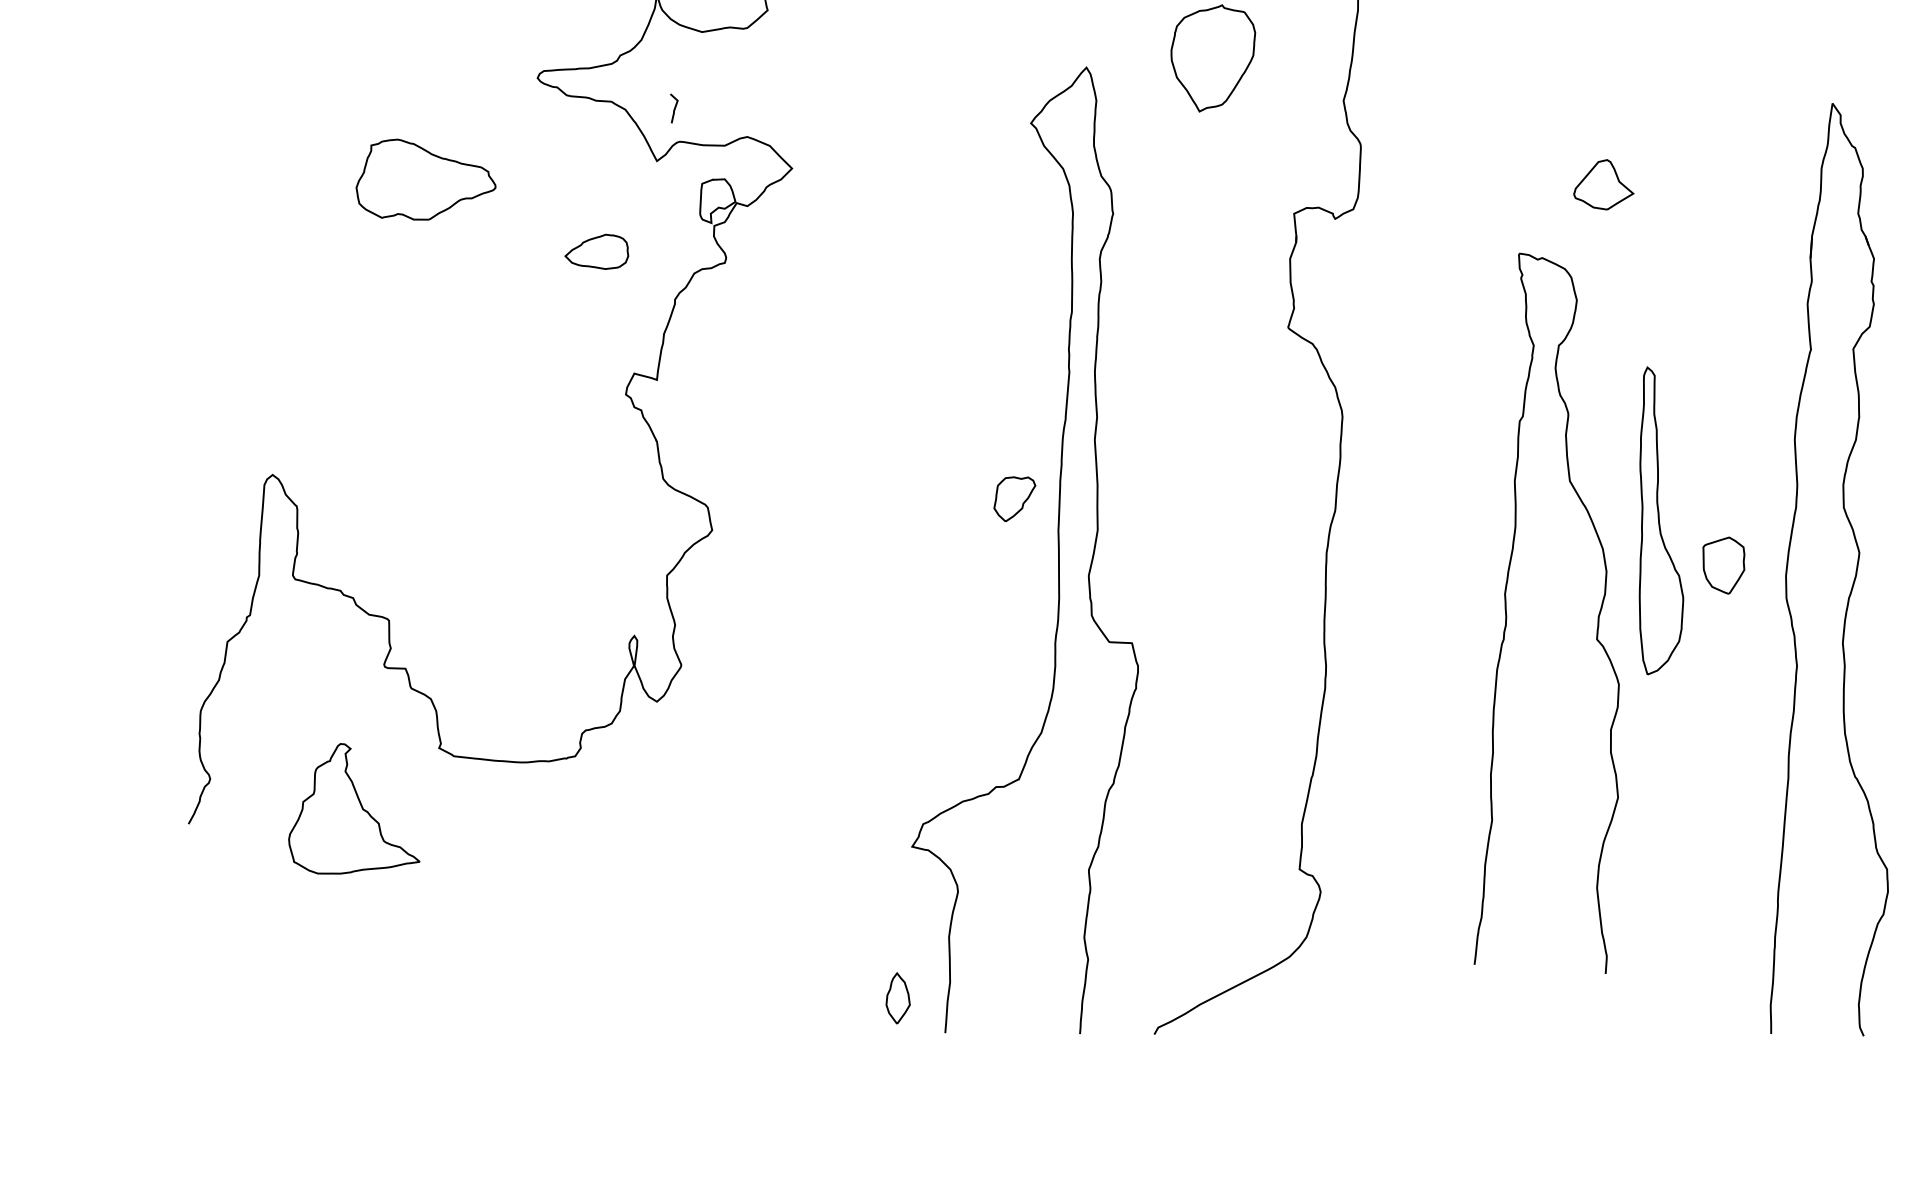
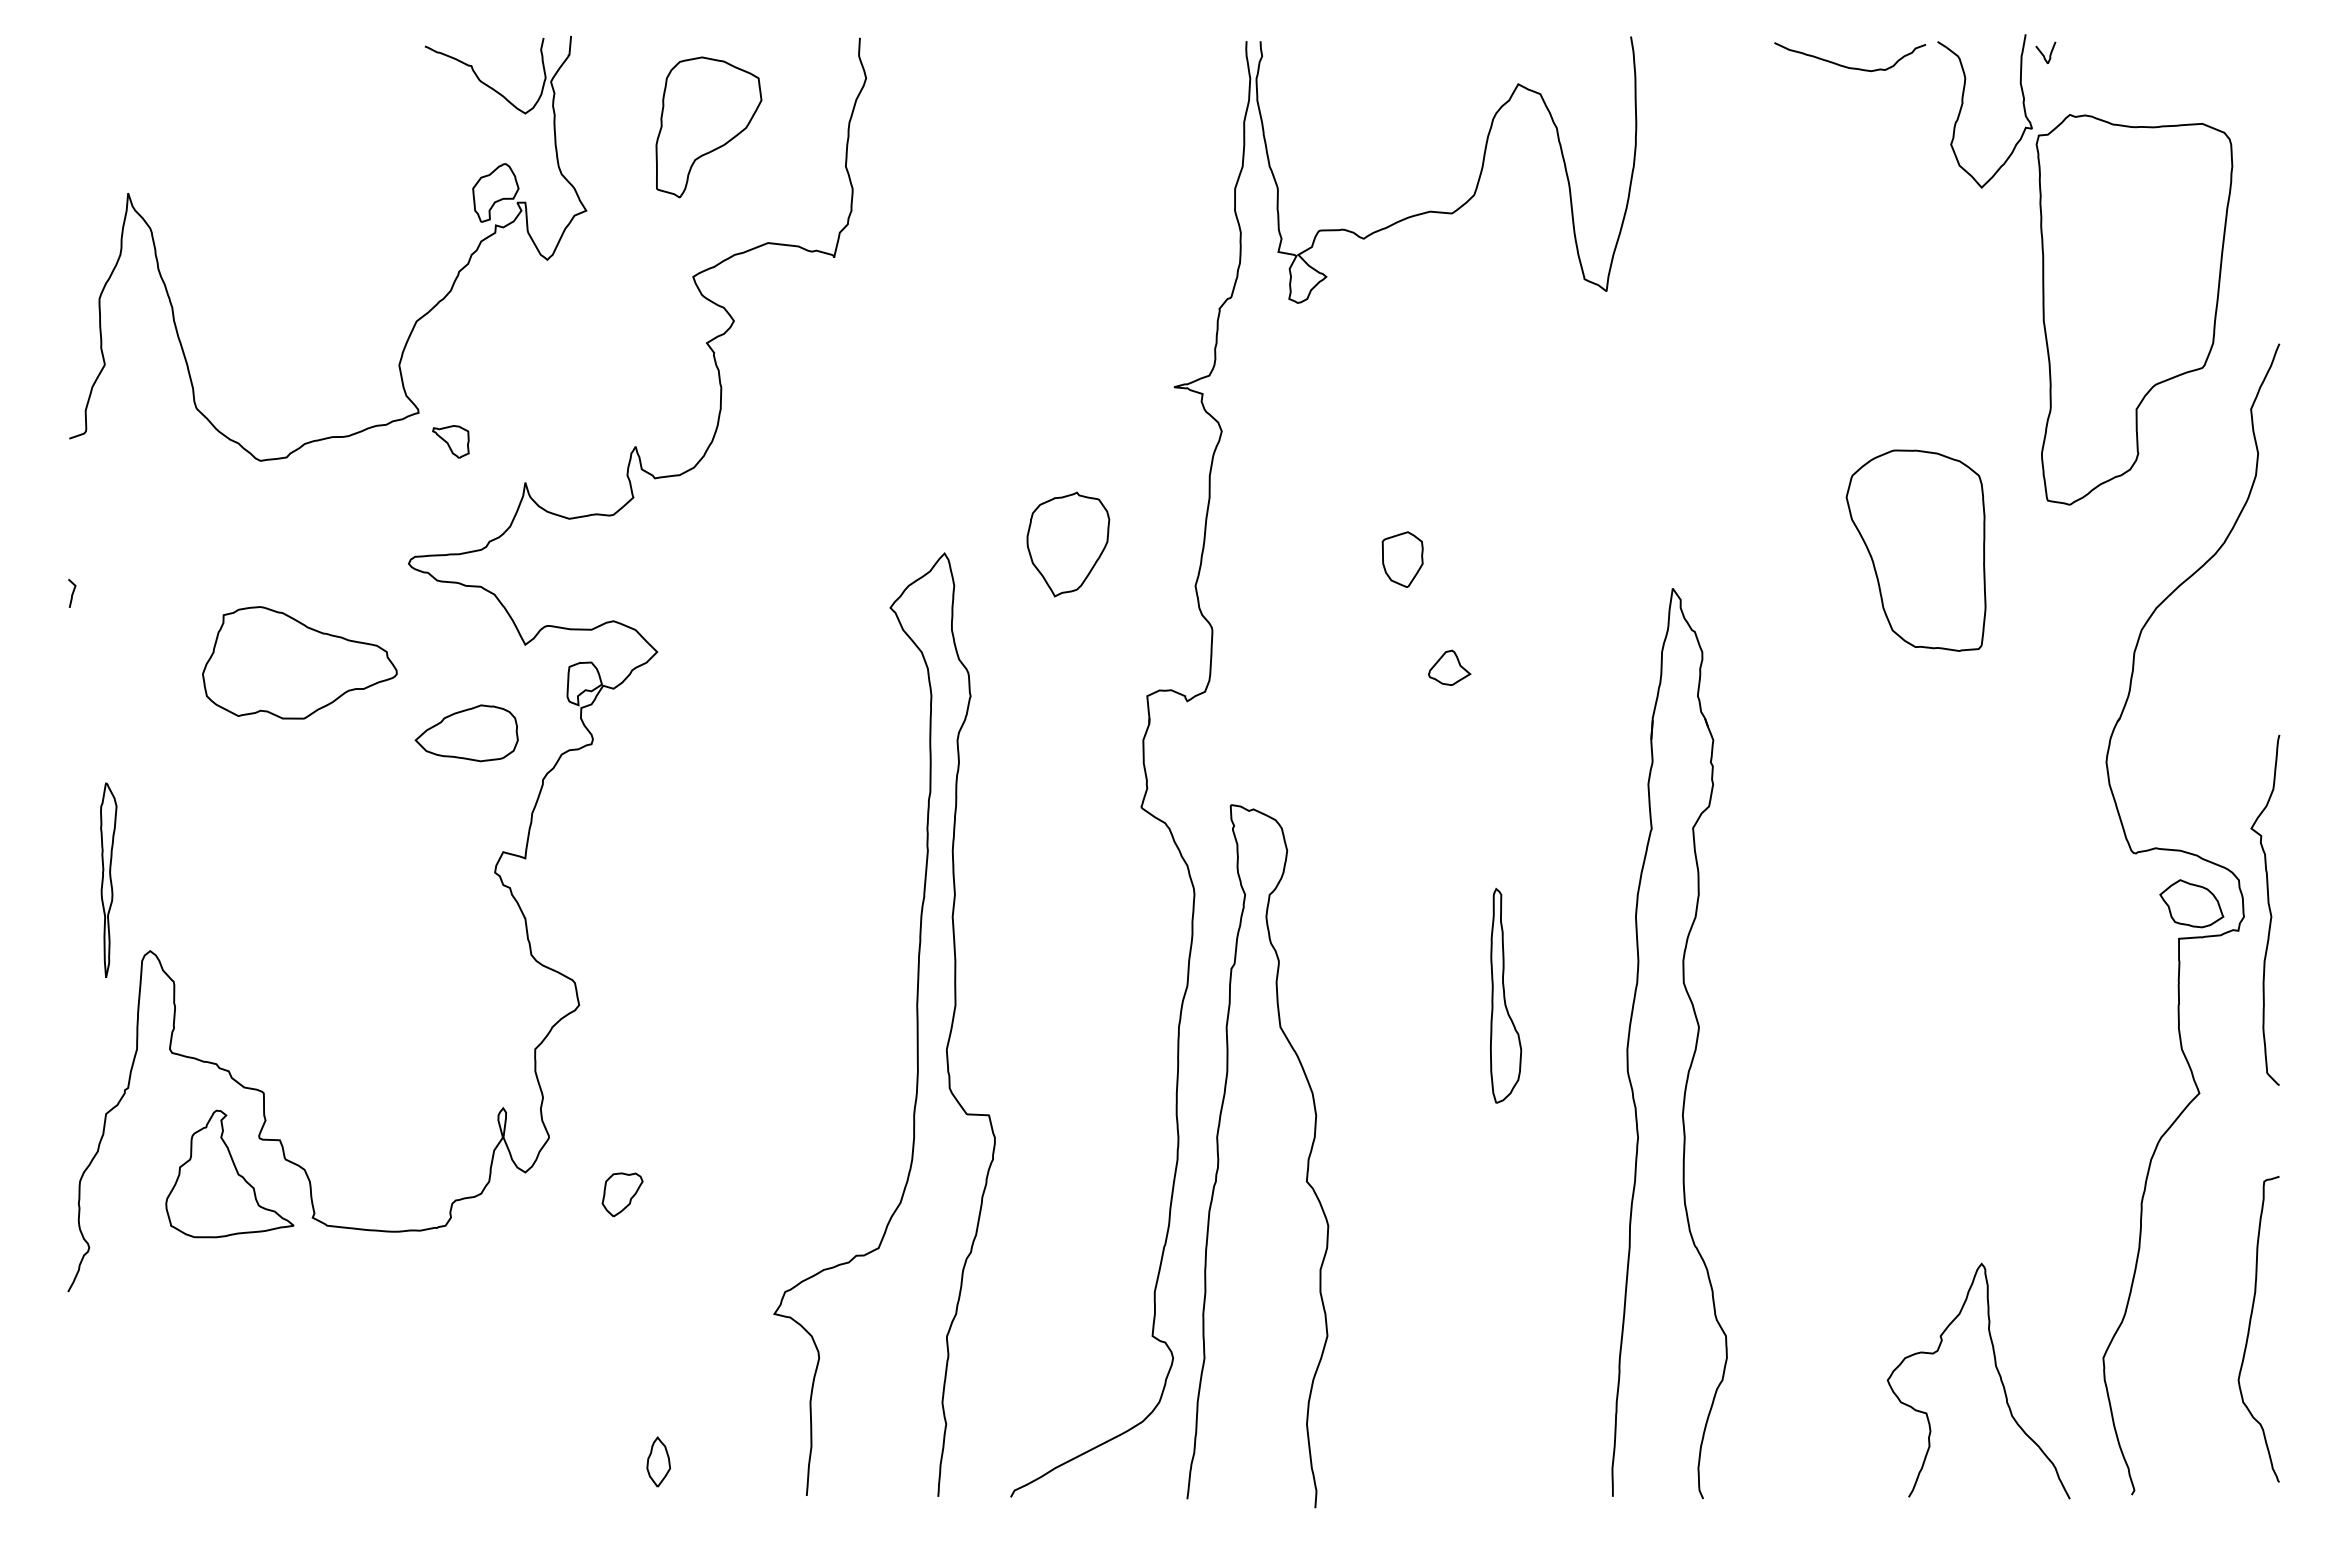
line: (674, 108) -> (72, 593), moved
part: (425, 179) -> (299, 662), size x1.43
part: (1603, 184) -> (1449, 667), size x0.71
part: (596, 252) -> (466, 733), size x1.67
part: (229, 401) -> (108, 879), added
part: (1014, 498) -> (622, 1194), moved
part: (1662, 520) -> (1506, 995), size x0.71
part: (1723, 565) -> (1402, 559), moved
curve: (1507, 614) -> (1219, 1157), moved
part: (353, 808) -> (229, 1173), moved
part: (897, 997) -> (658, 1461), moved

